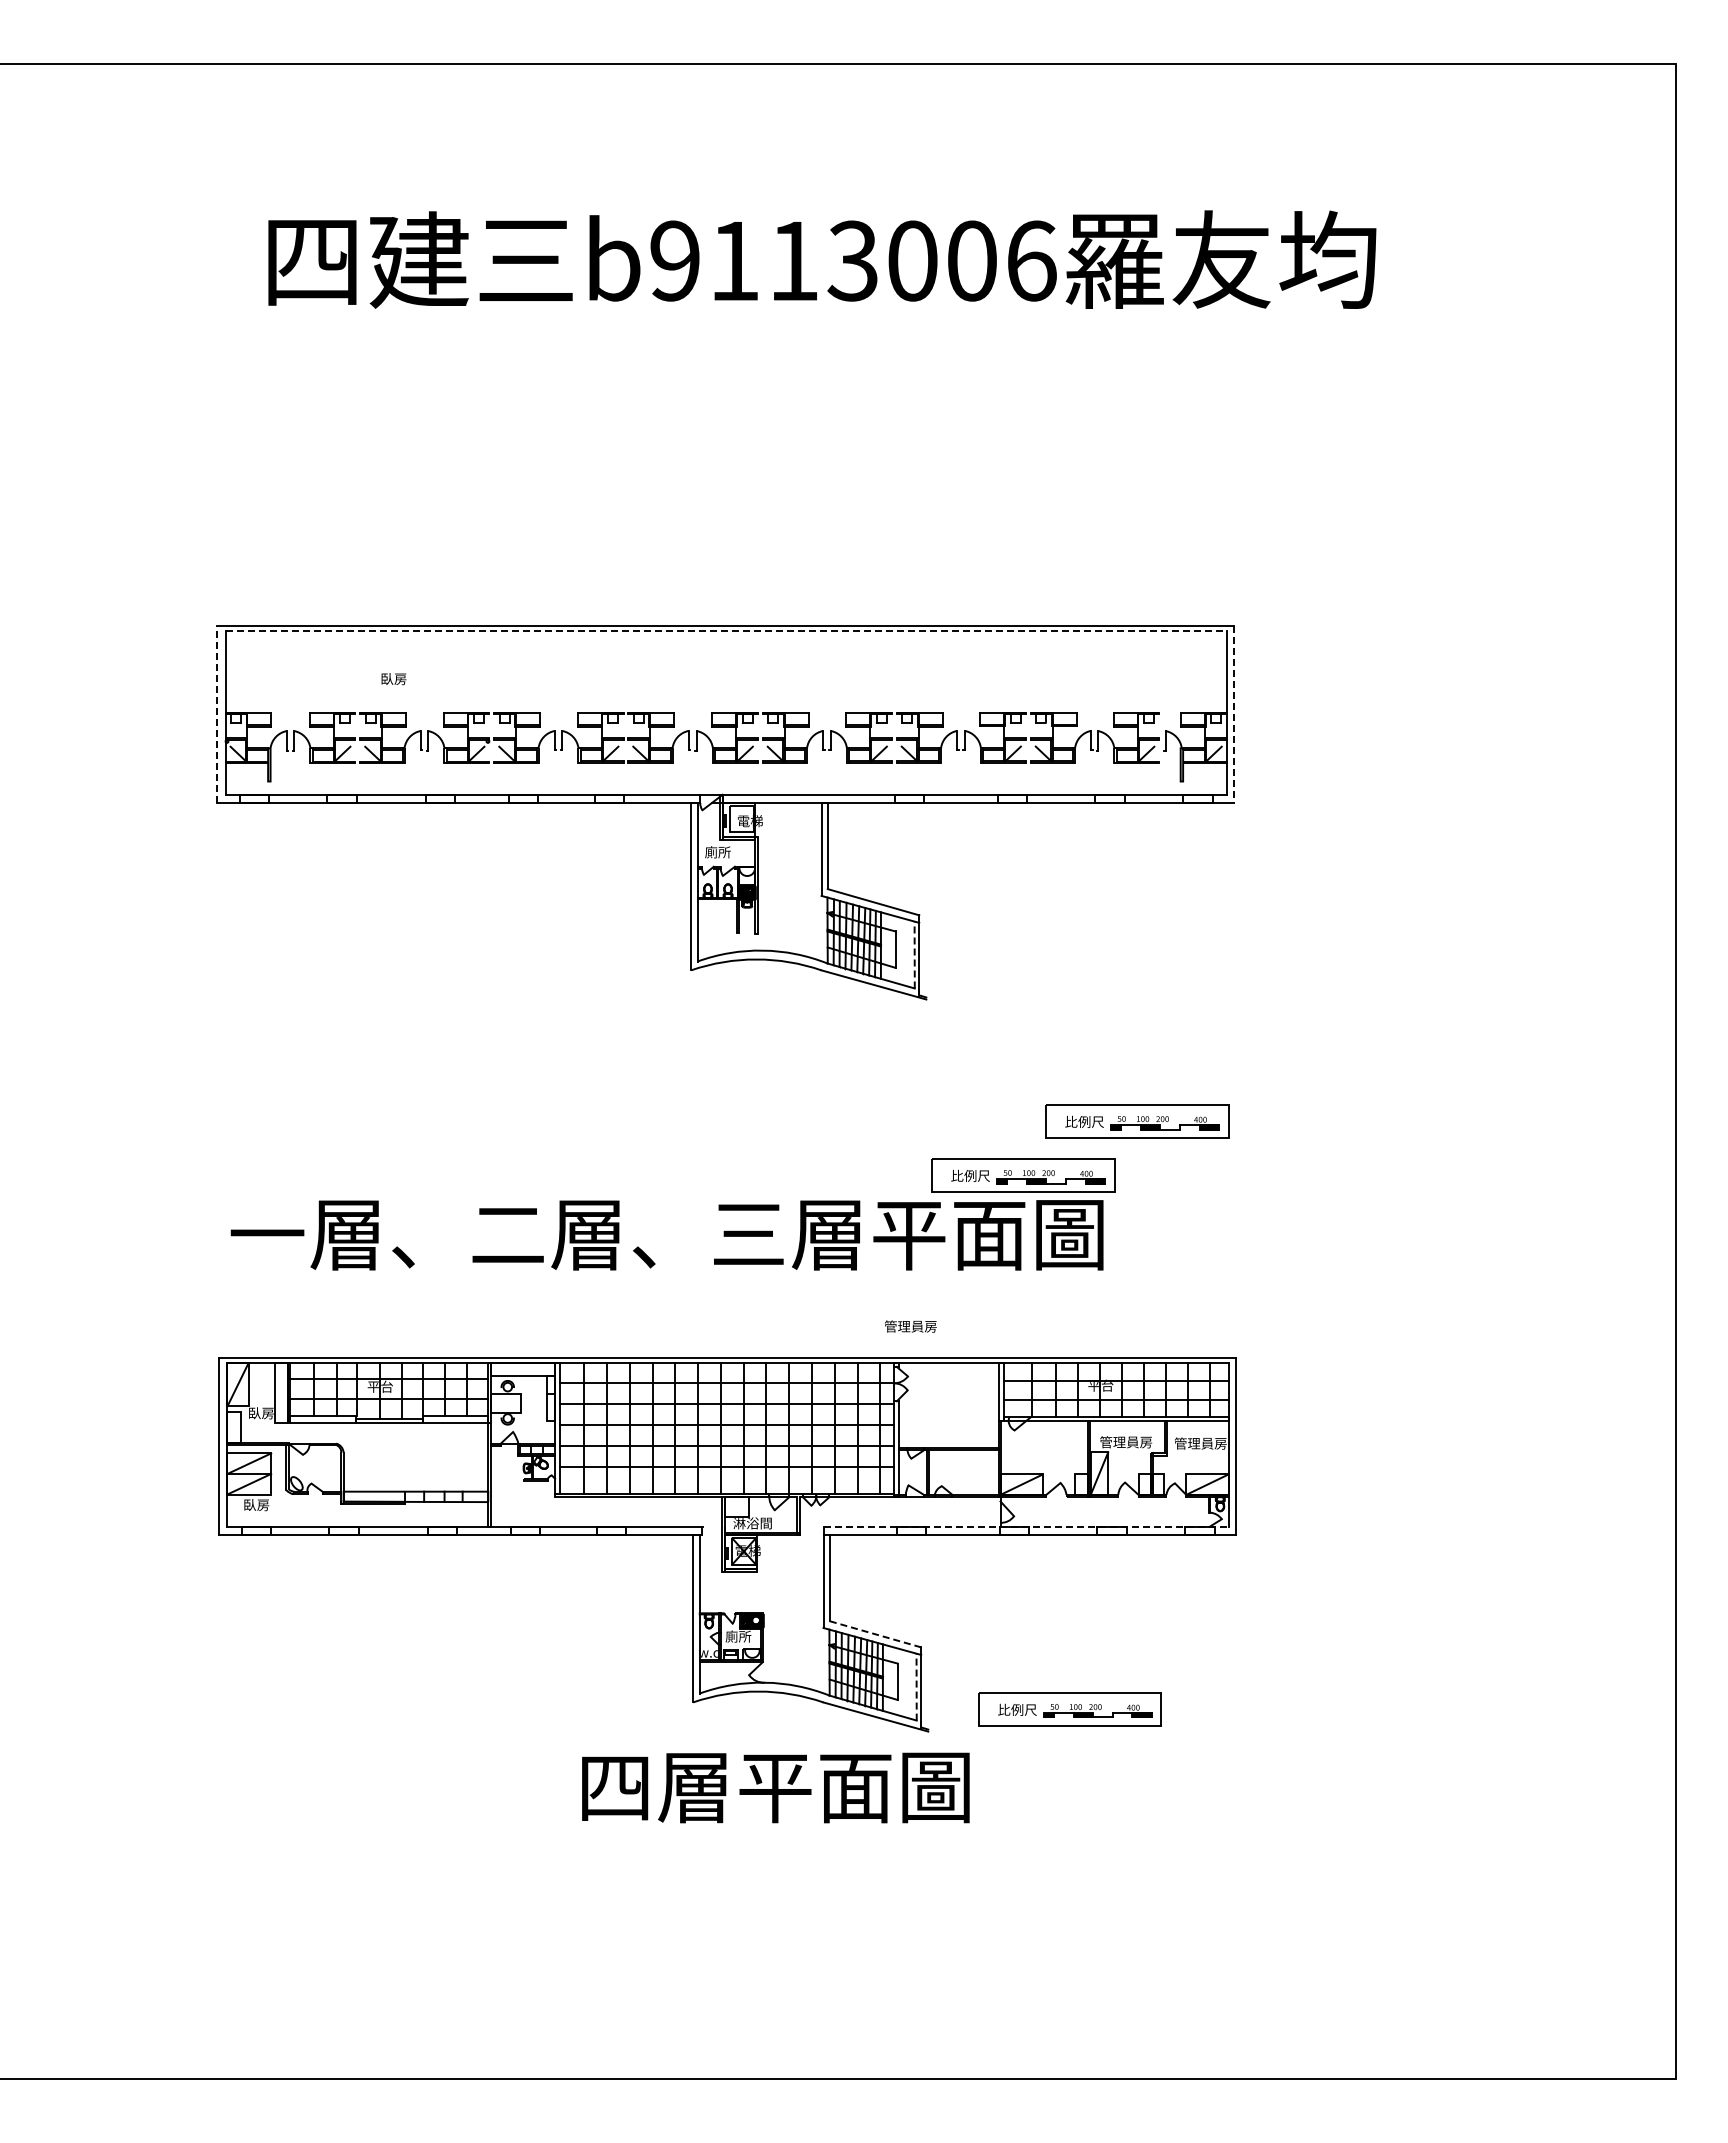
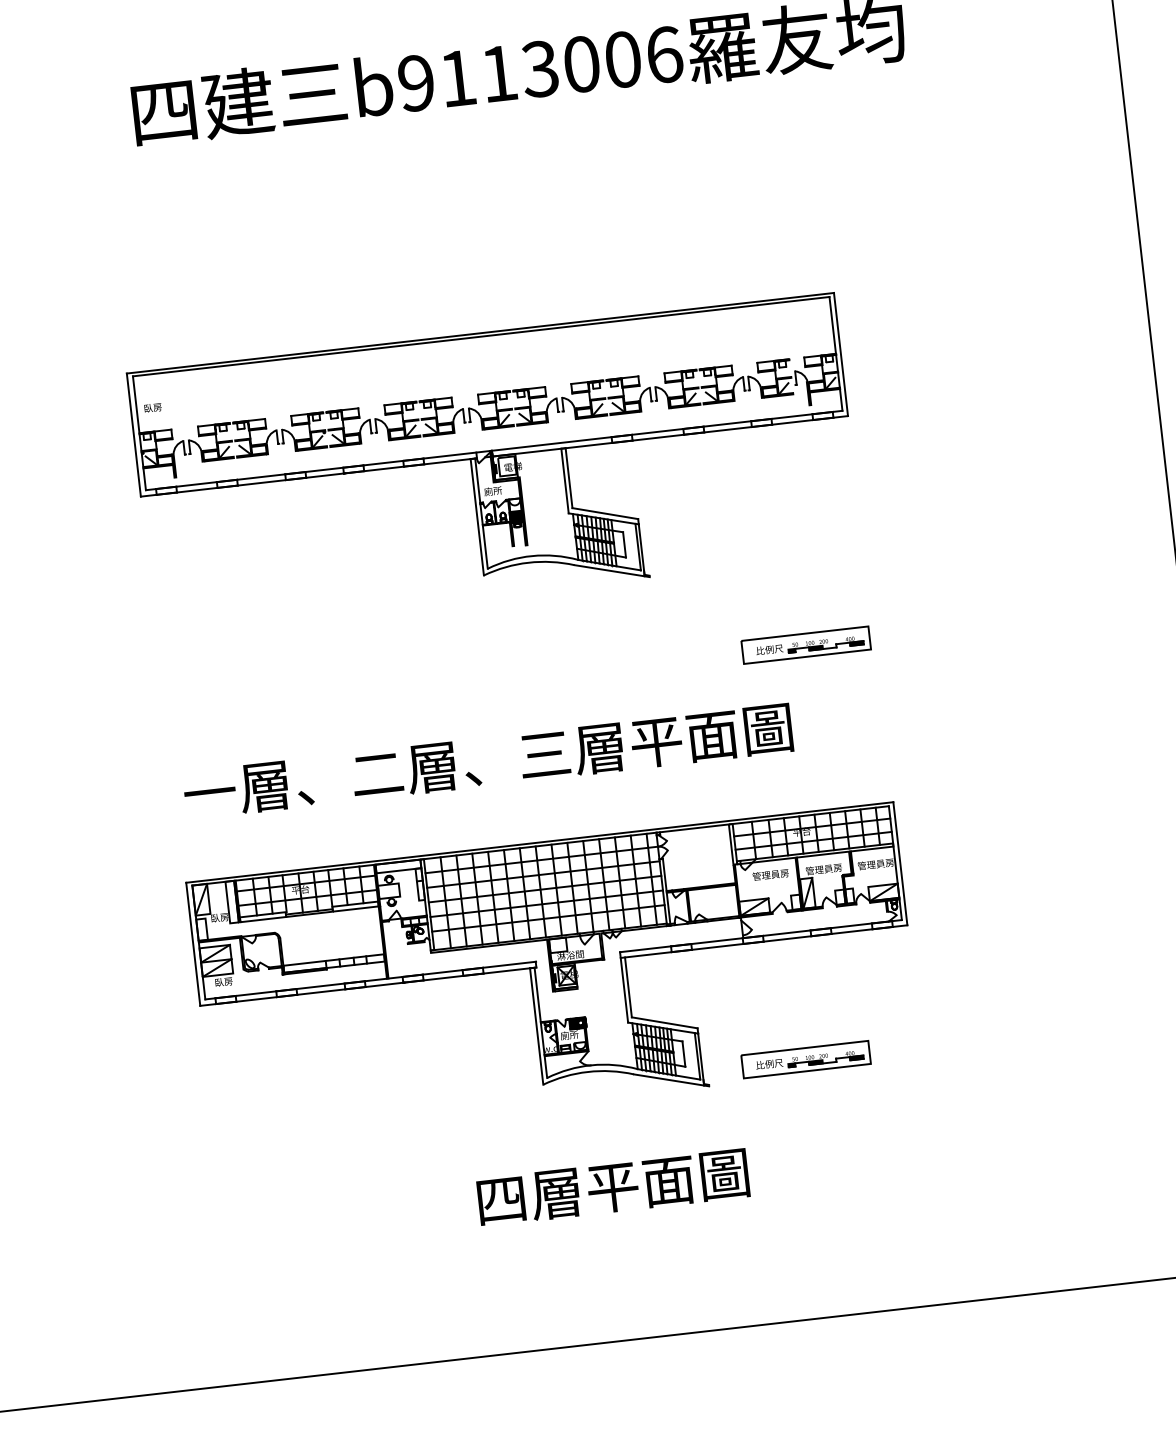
line: (726, 631) -> (481, 336), dashed -> solid
text: (393, 679) -> (152, 408), moved
line: (217, 714) -> (134, 435), dashed -> solid
line: (1233, 715) -> (841, 355), dashed -> solid
line: (914, 954) -> (638, 546), dashed -> solid
part: (1023, 1175) -> (731, 691), removed
text: (910, 1326) -> (770, 874), moved
line: (1026, 1526) -> (761, 935), dashed -> solid
line: (875, 1634) -> (664, 1022), dashed -> solid
line: (916, 1686) -> (697, 1055), dashed -> solid
text: (775, 1787) -> (613, 1187), moved

